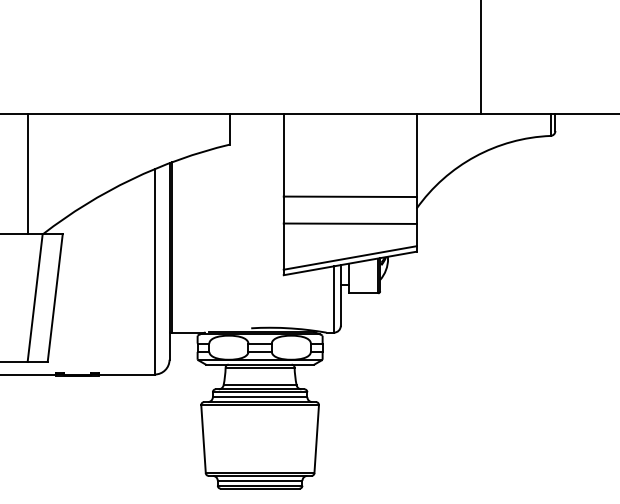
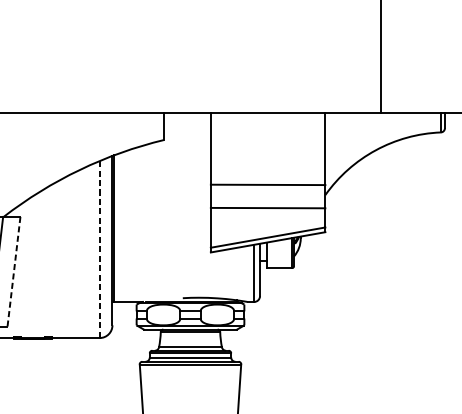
line: (154, 271) -> (99, 249), solid -> dashed
line: (55, 298) -> (14, 272), solid -> dashed

